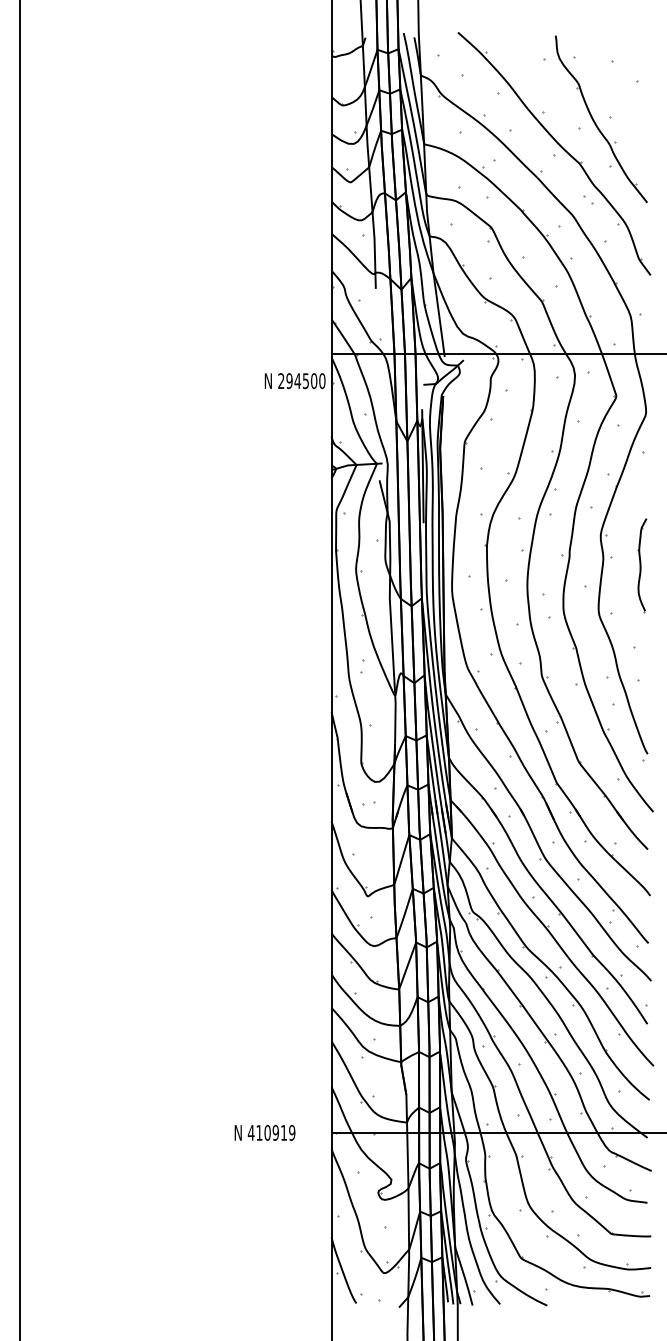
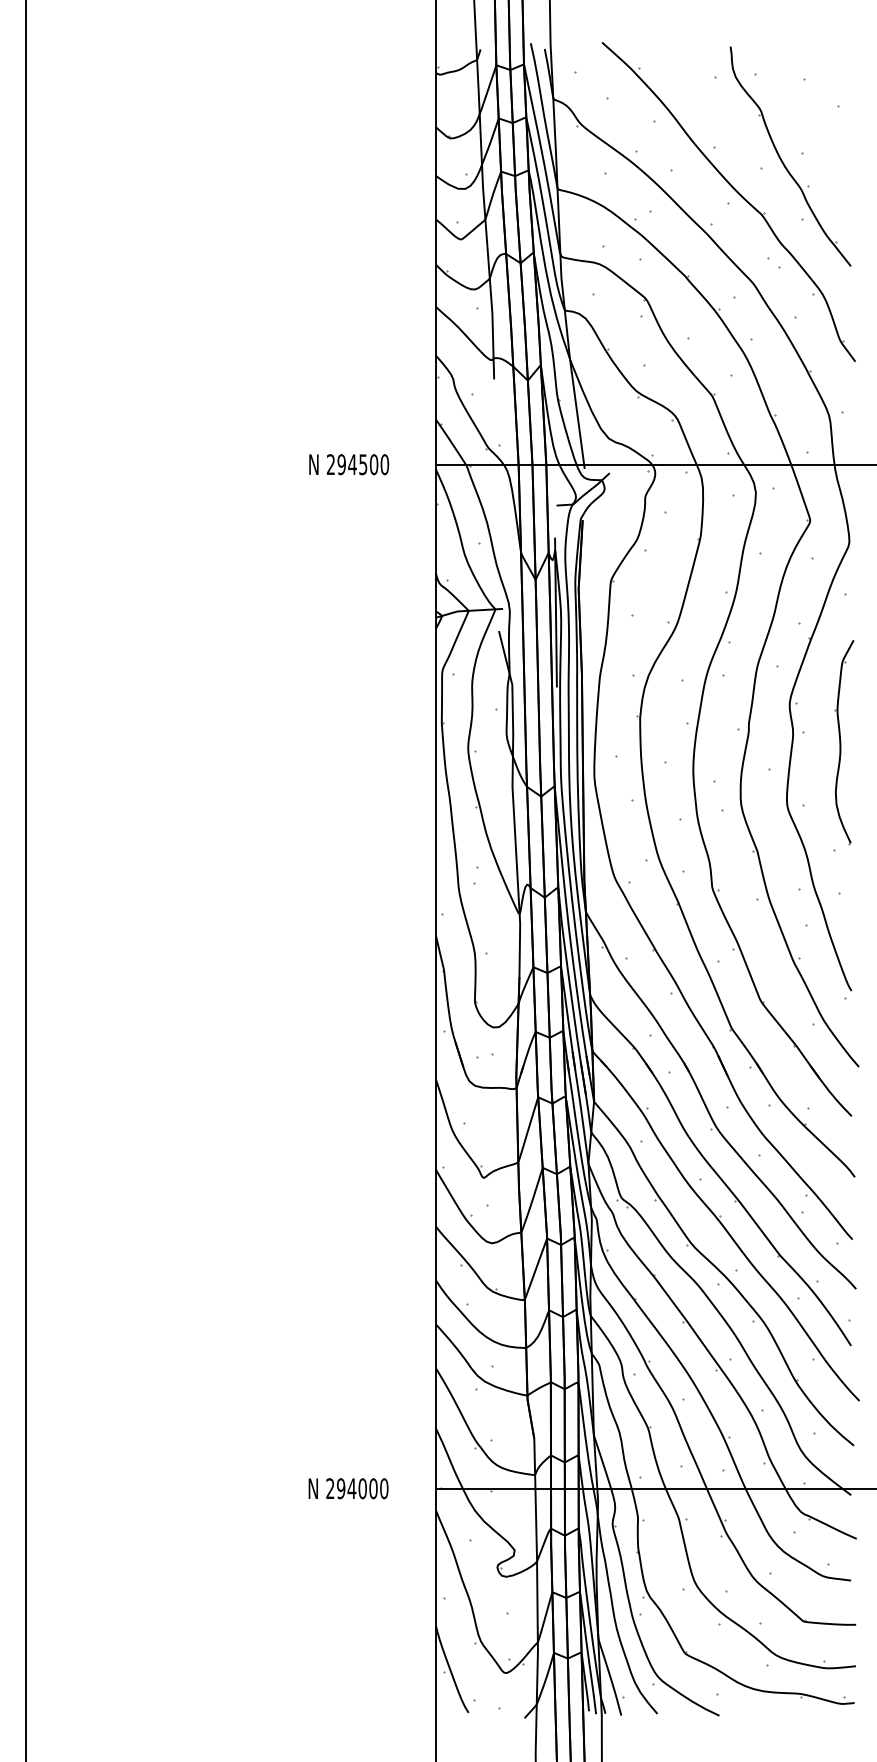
text: (295, 380) -> (349, 464), moved
part: (642, 565) -> (844, 742), size x1.67
text: (271, 1132) -> (357, 1488), 410919 -> 294000

